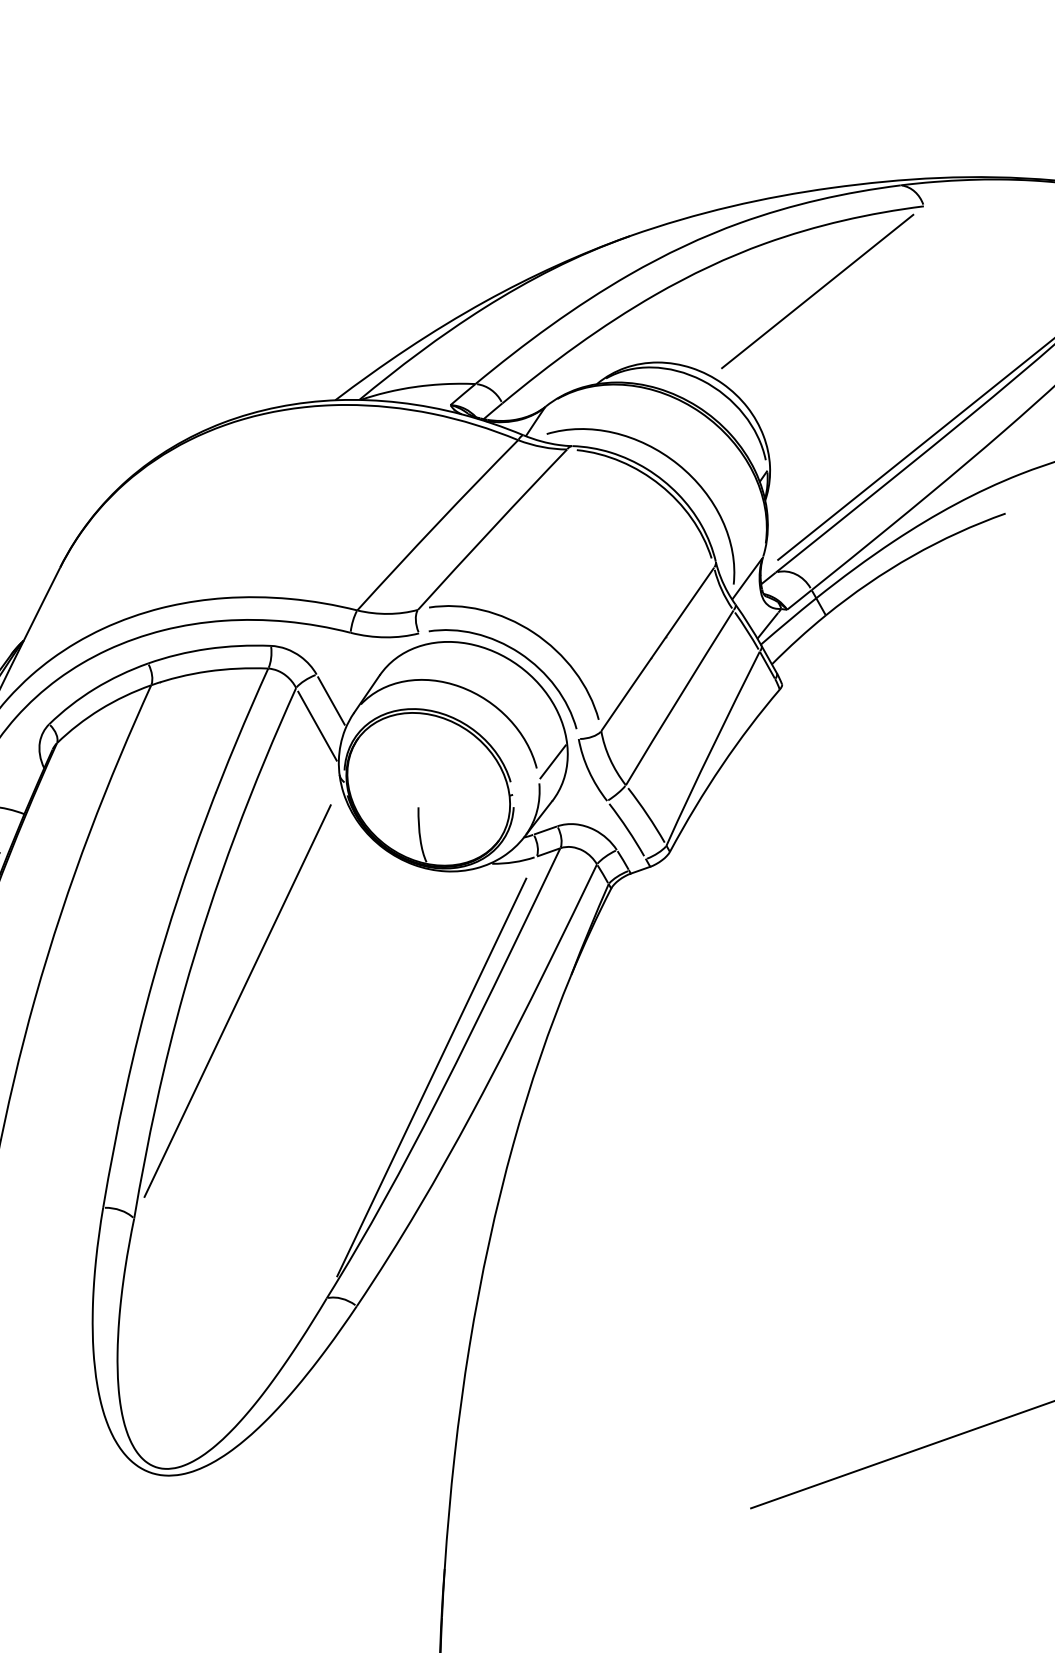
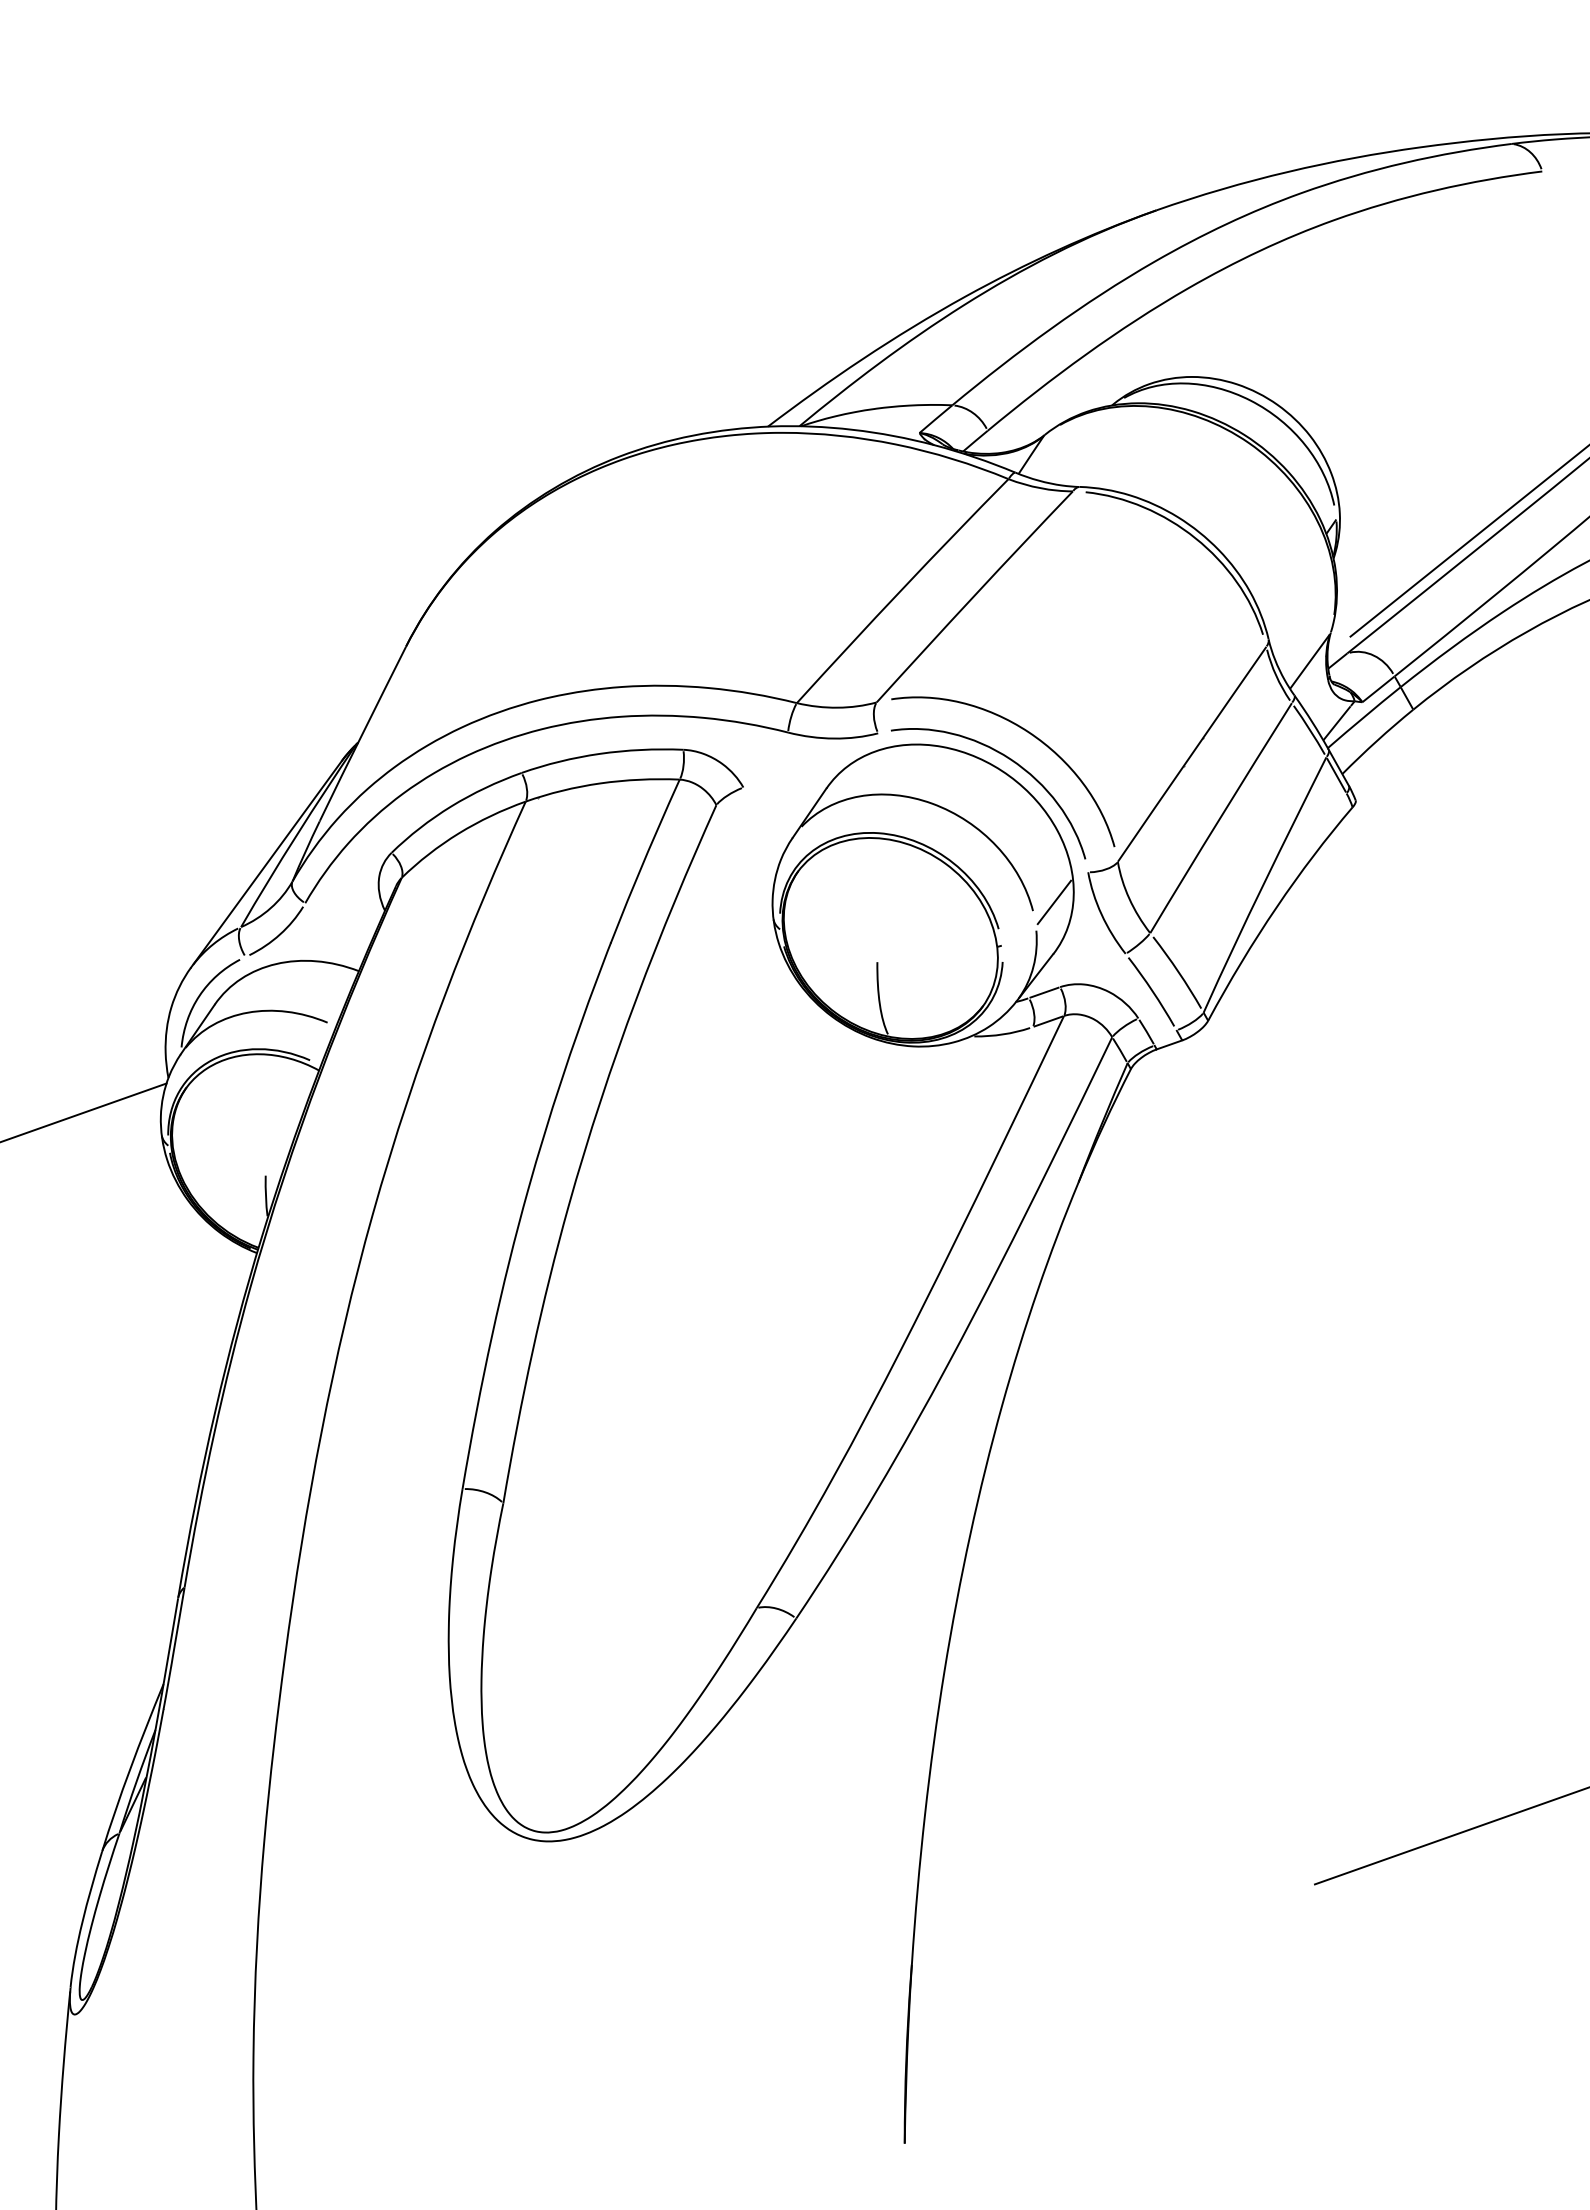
line: (817, 291) -> (1402, 283), removed
curve: (673, 462) -> (1213, 508), removed
line: (331, 701) -> (762, 822), removed
line: (317, 726) -> (744, 855), removed
line: (237, 1000) -> (639, 1216), removed
line: (431, 1077) -> (894, 1317), removed

